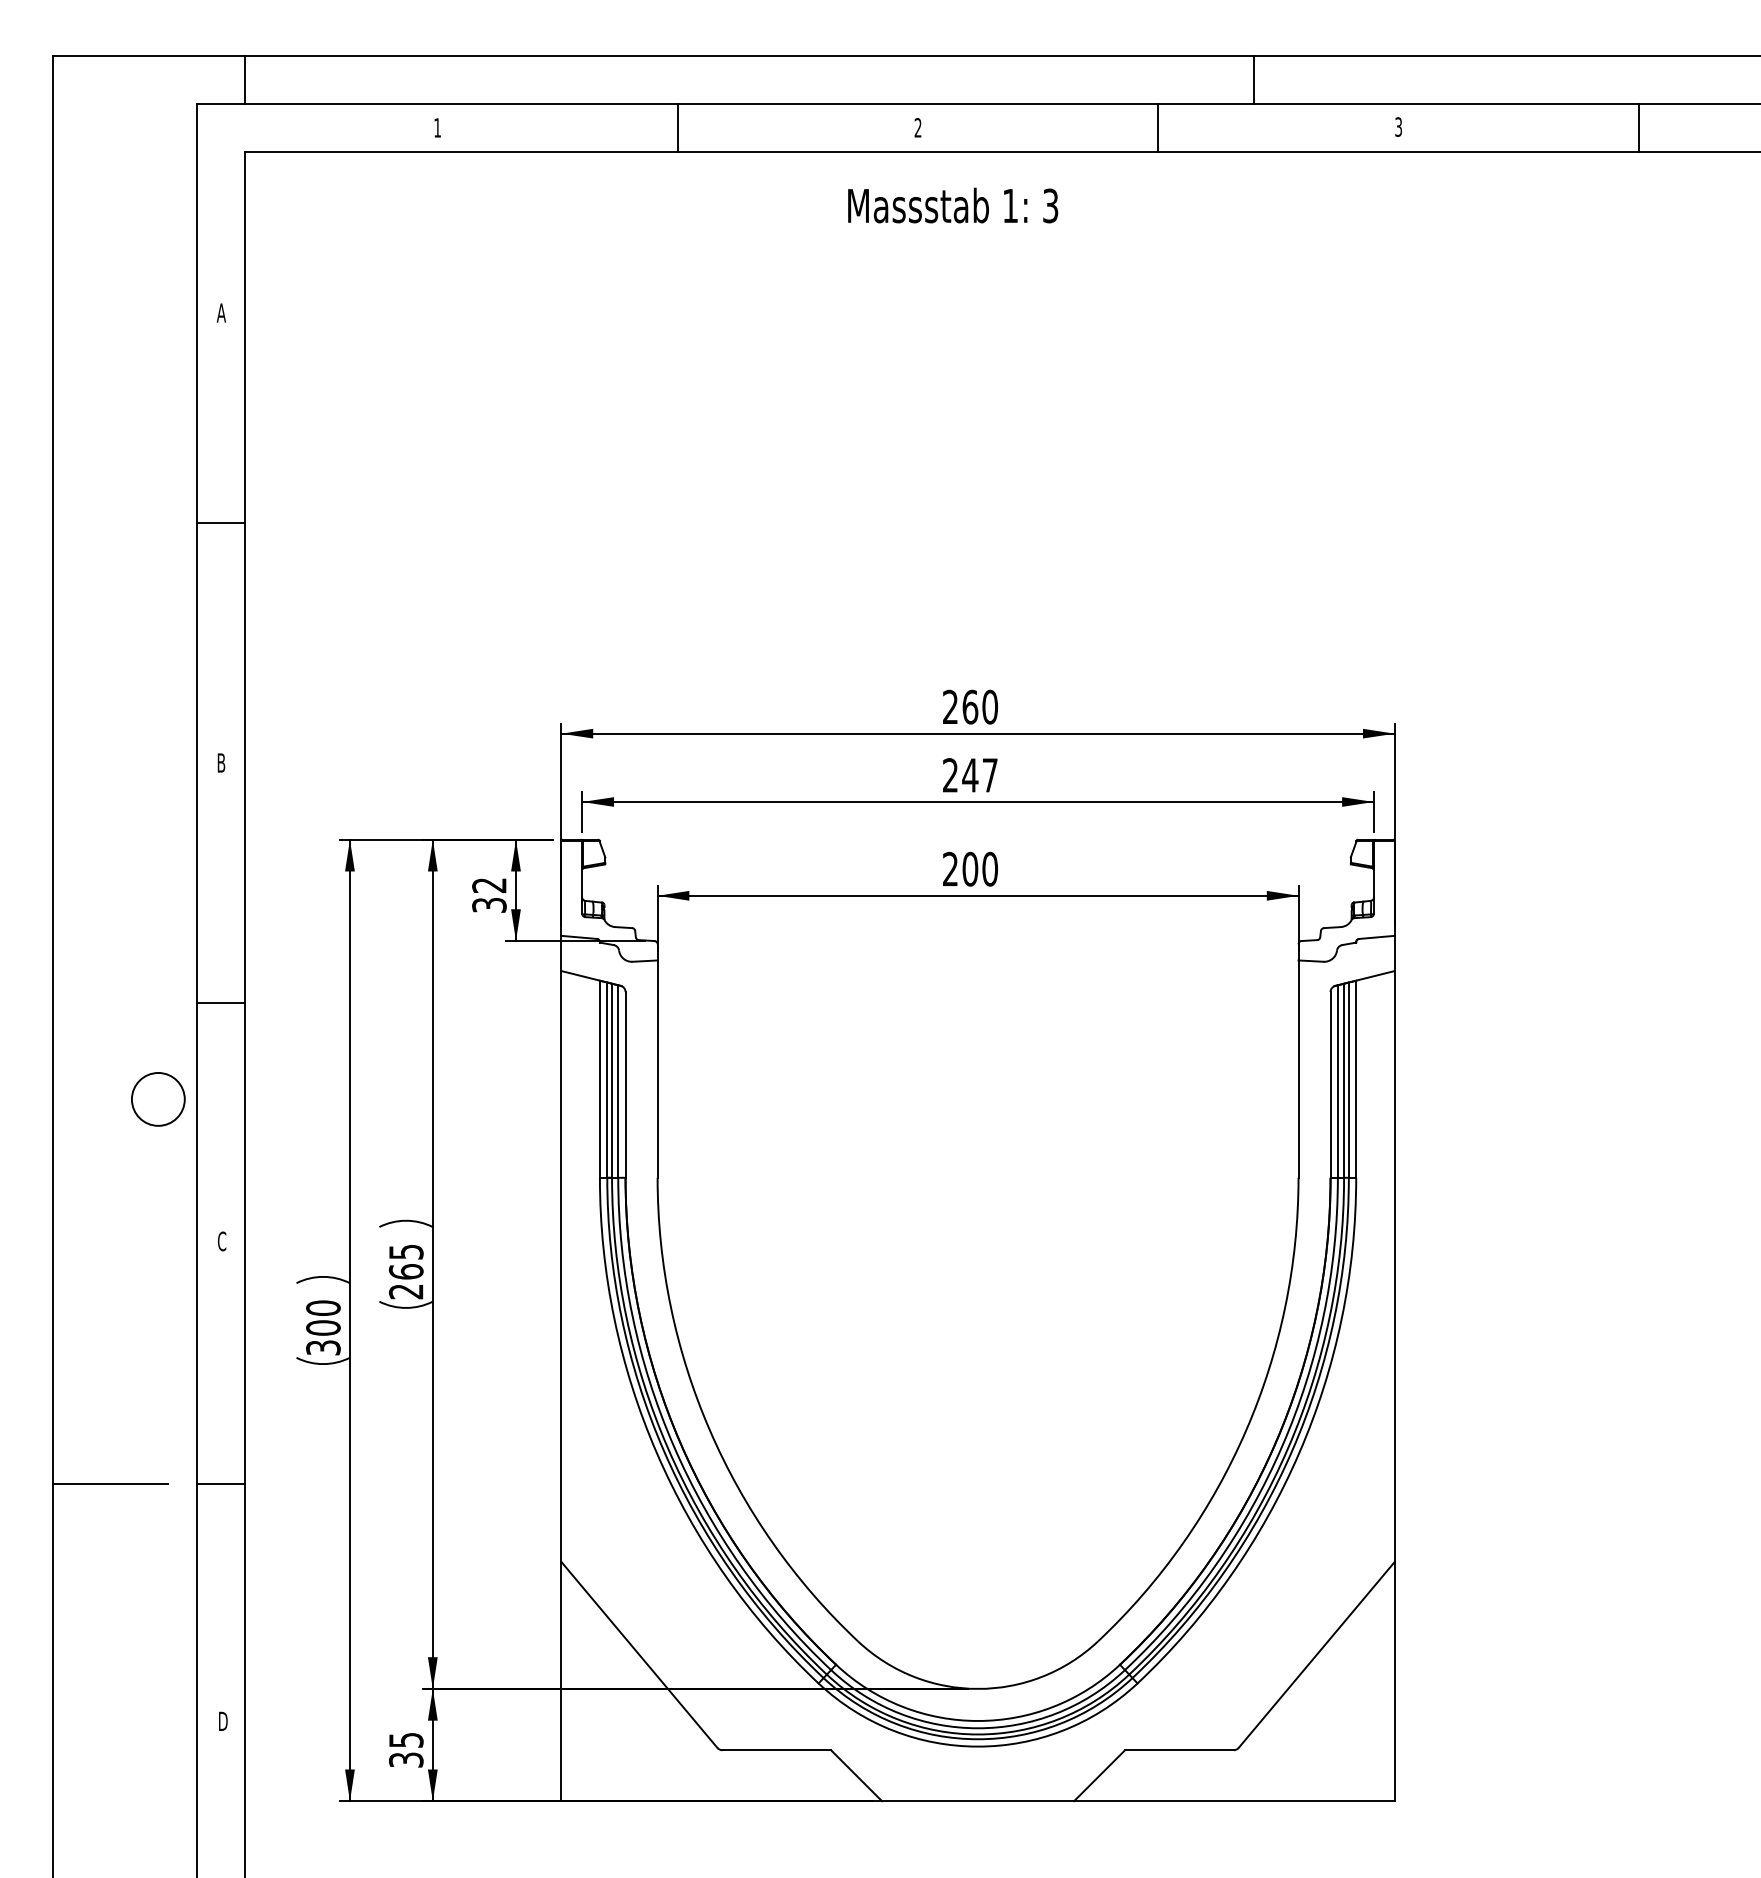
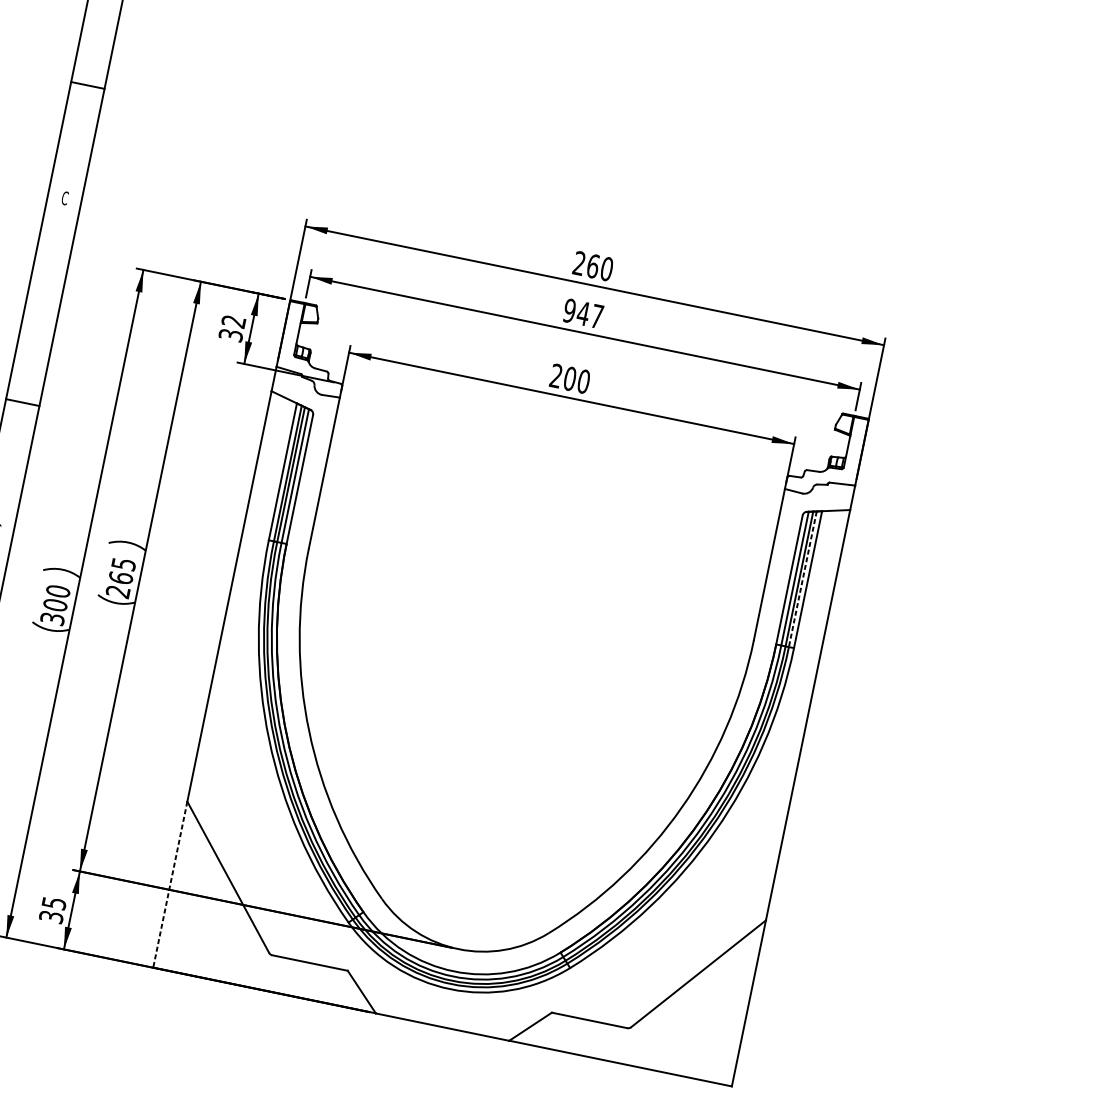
line: (220, 522) -> (87, 85), moved
text: (221, 762) -> (65, 197), B -> C
text: (950, 775) -> (569, 310), 247 -> 947
line: (220, 1003) -> (22, 402), moved
line: (1348, 1080) -> (802, 579), solid -> dashed
line: (561, 1681) -> (170, 884), solid -> dashed

